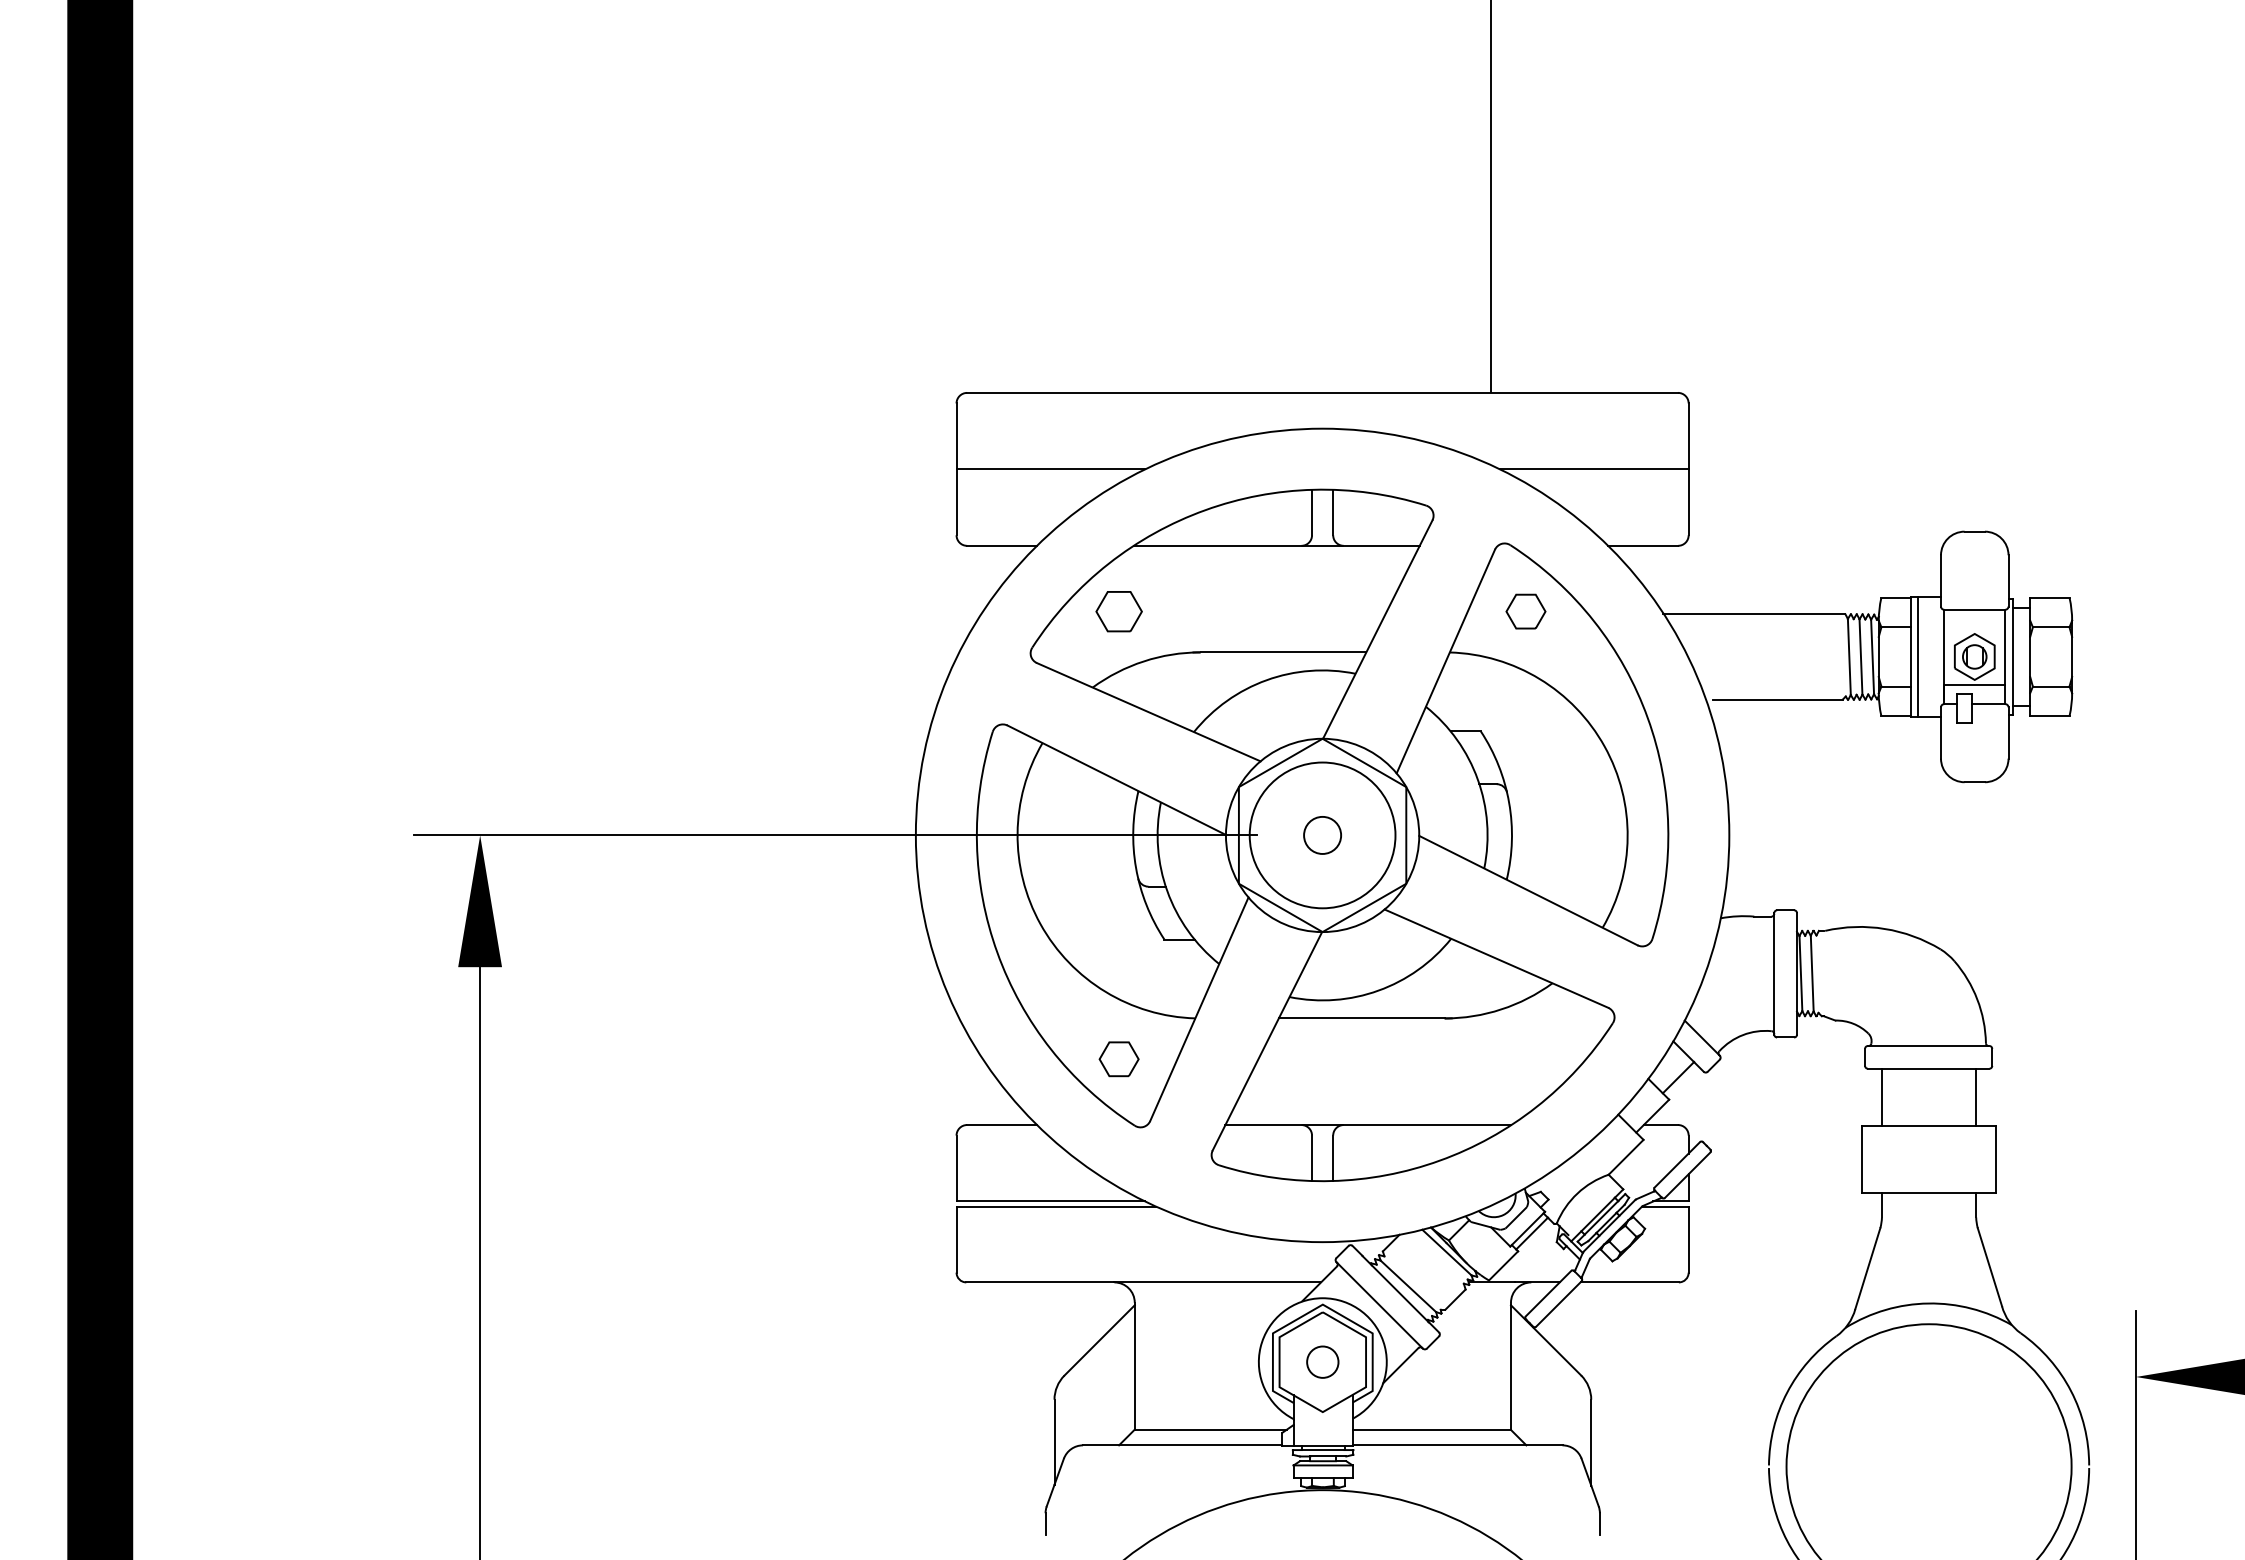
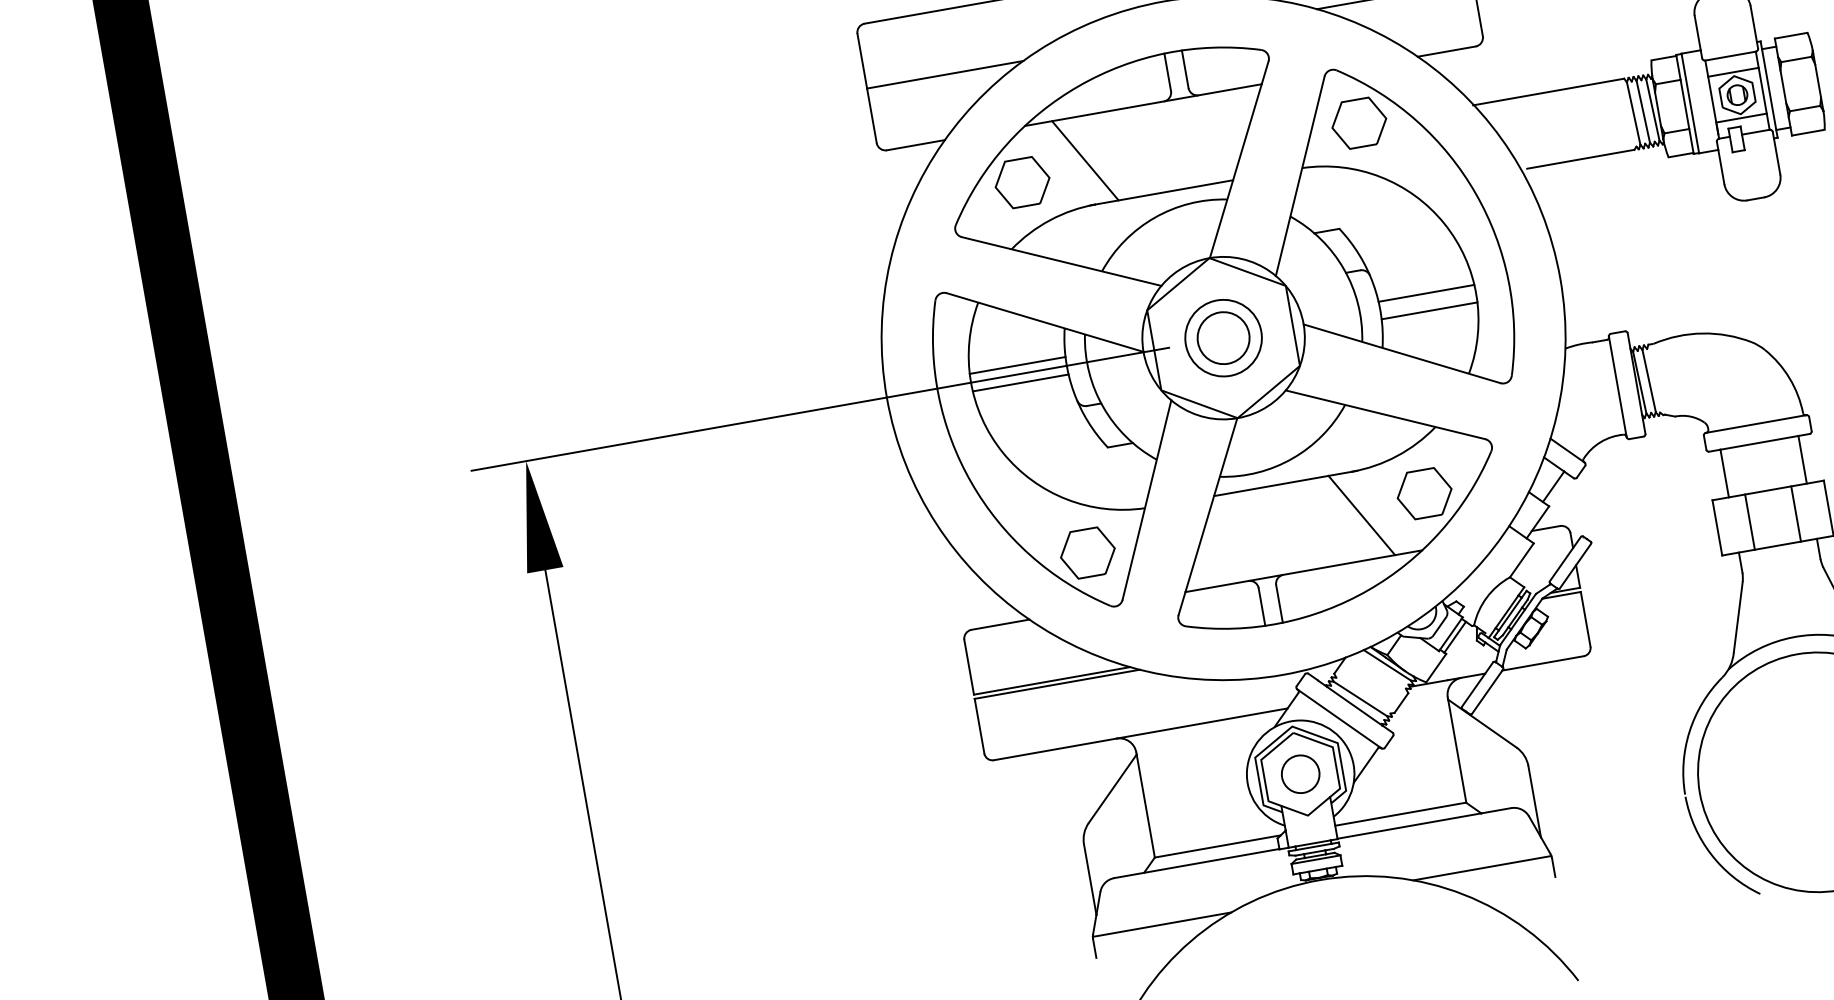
line: (1197, 598) -> (1085, 160), added
part: (1118, 611) -> (1021, 182), size x1.43
part: (1525, 611) -> (1358, 123), size x1.67
line: (1974, 629) -> (1733, 72), added
line: (1075, 824) -> (1017, 365), added
line: (1569, 824) -> (1426, 293), added
circle: (1322, 834) -> (1223, 337), size x0.62
circle: (1322, 835) -> (1223, 338), size x1.67
line: (1075, 846) -> (1020, 383), added
line: (1569, 846) -> (1429, 311), added
part: (1118, 1059) -> (1087, 553), size x1.67
part: (1525, 1059) -> (1424, 494), added
line: (1447, 1071) -> (1361, 515), added
line: (1901, 1159) -> (1750, 521), added
line: (1956, 1159) -> (1795, 513), added
circle: (1322, 1361) -> (1300, 773), size x1.43
line: (1128, 1509) -> (1161, 924), added
line: (1515, 1509) -> (1481, 868), added

